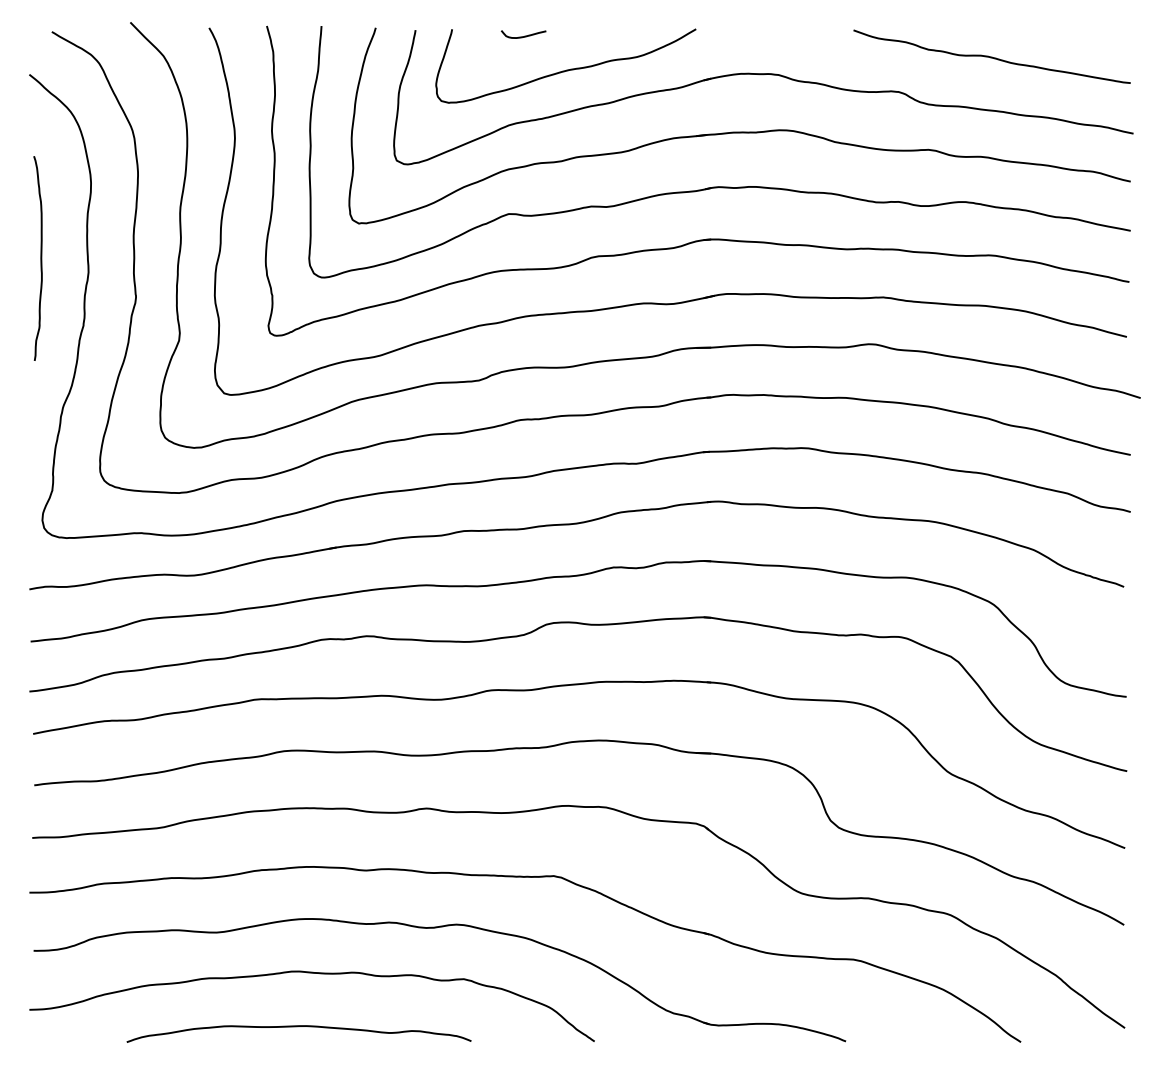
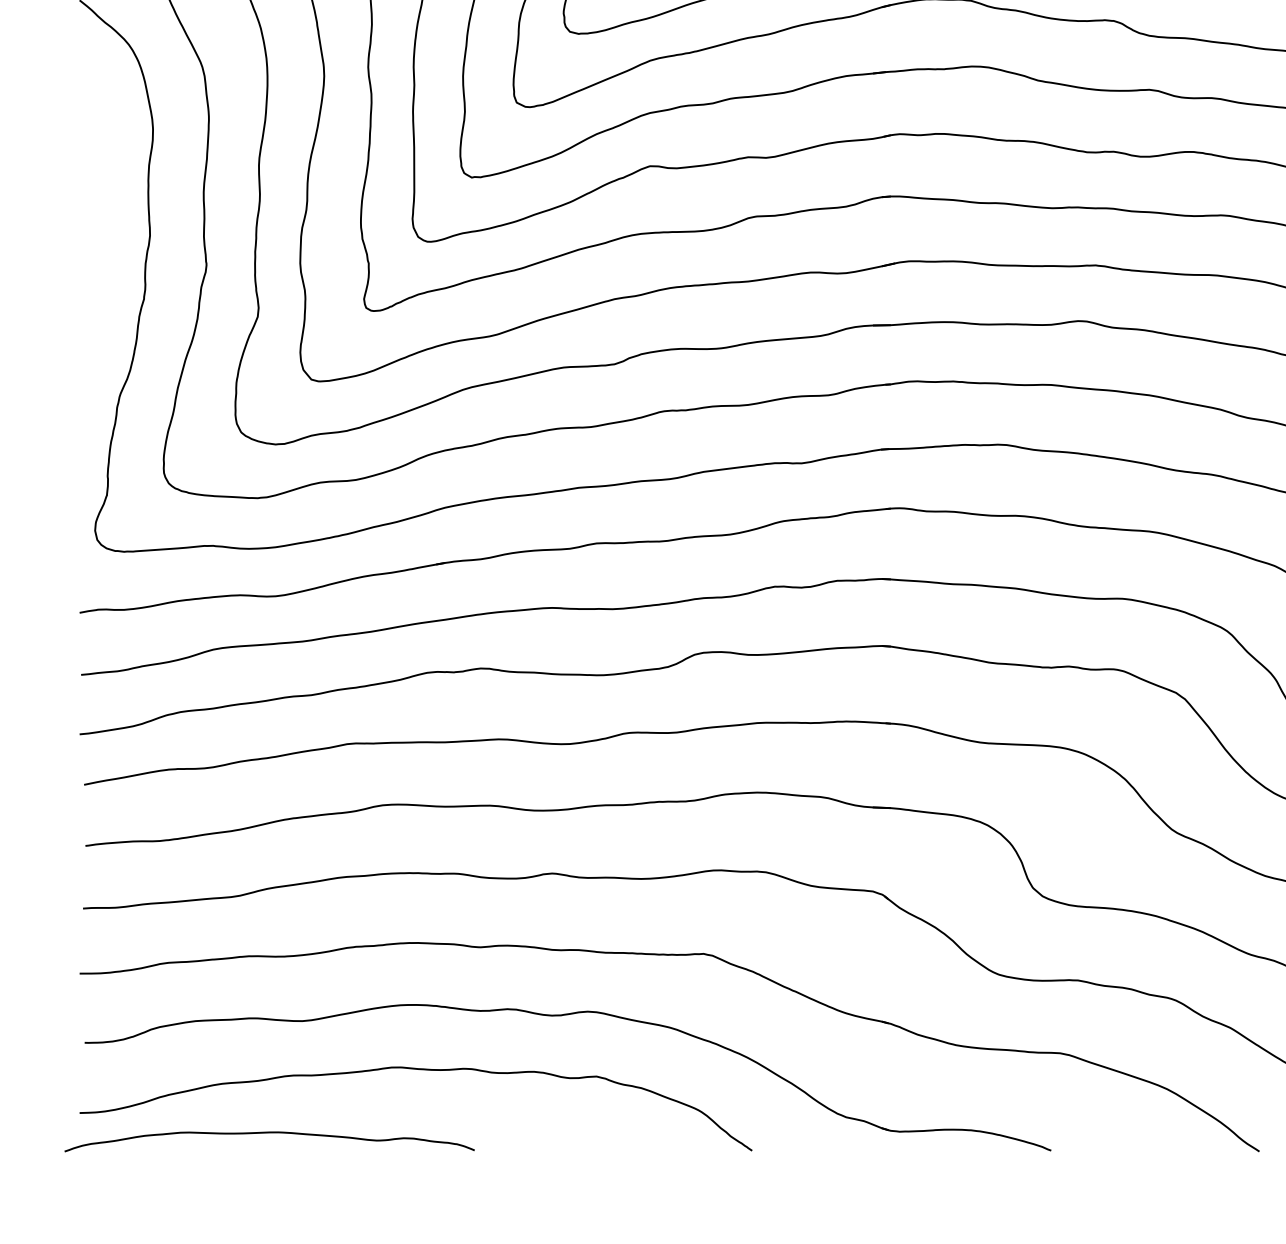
curve: (40, 258) -> (92, 219), removed
curve: (298, 1027) -> (268, 1134), moved

